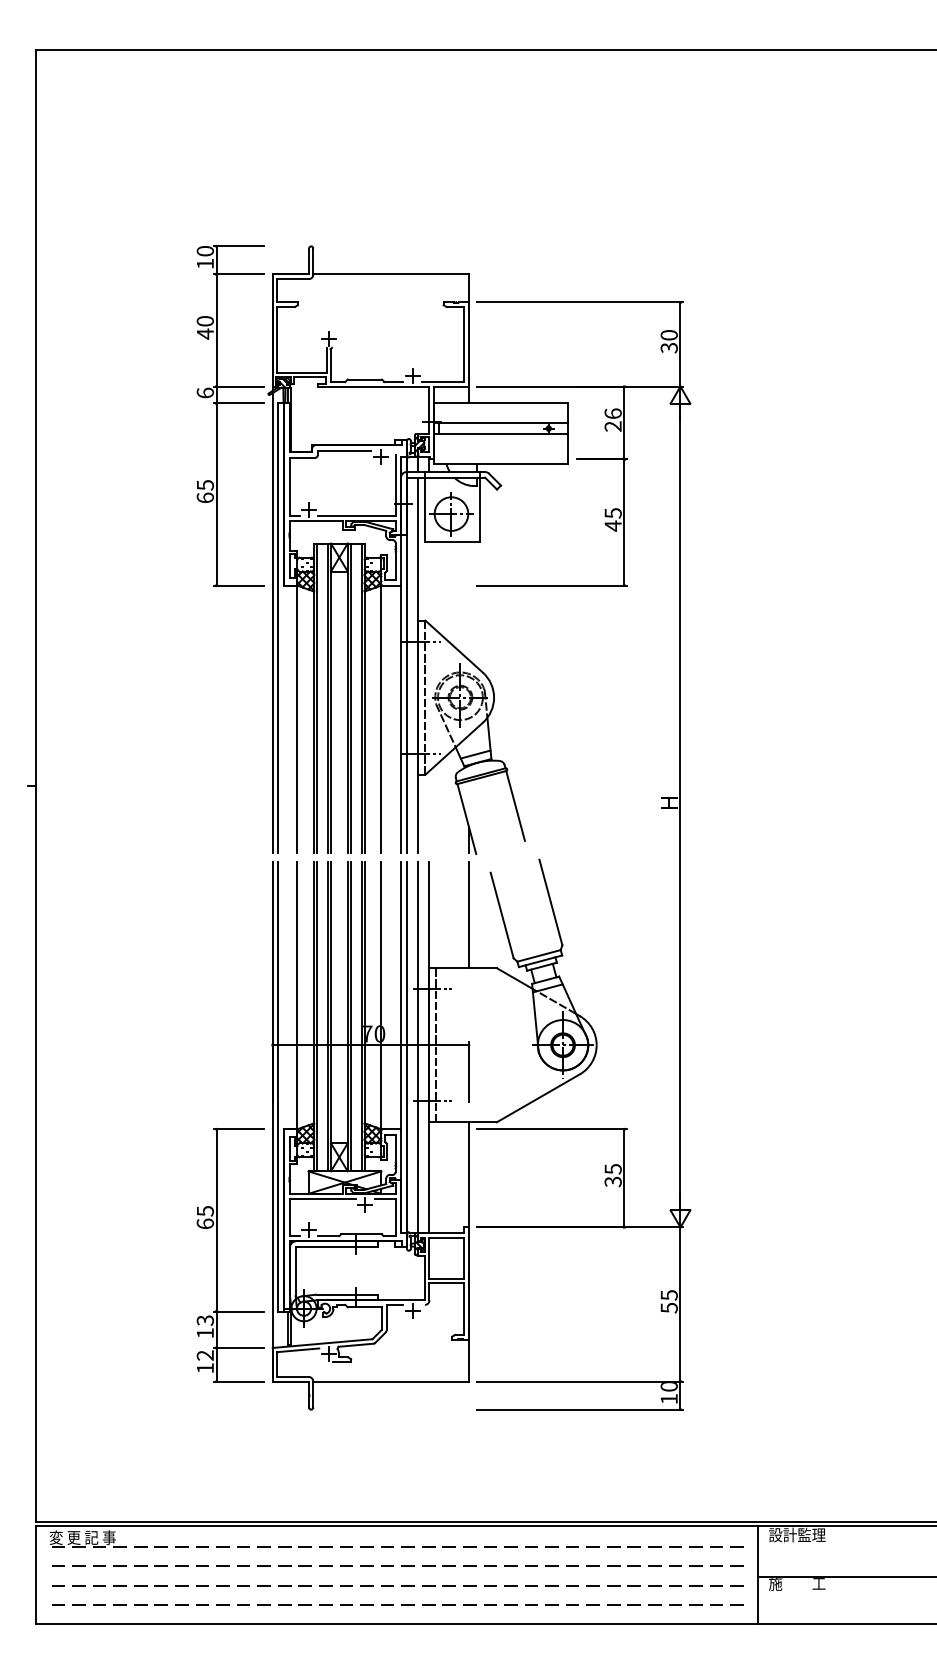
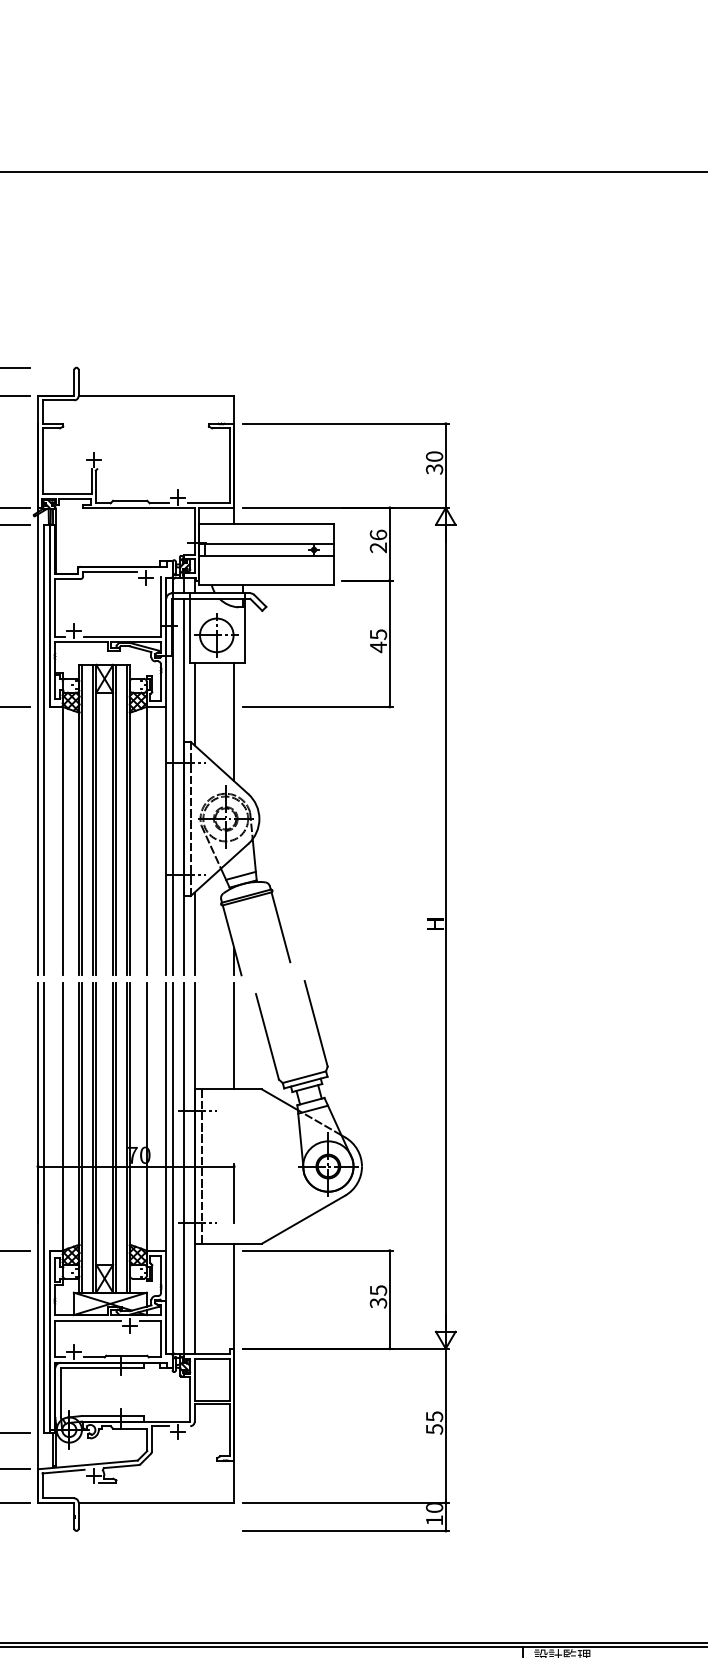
line: (429, 583) -> (194, 704), added
line: (468, 600) -> (233, 721), added
line: (429, 812) -> (194, 933), added

